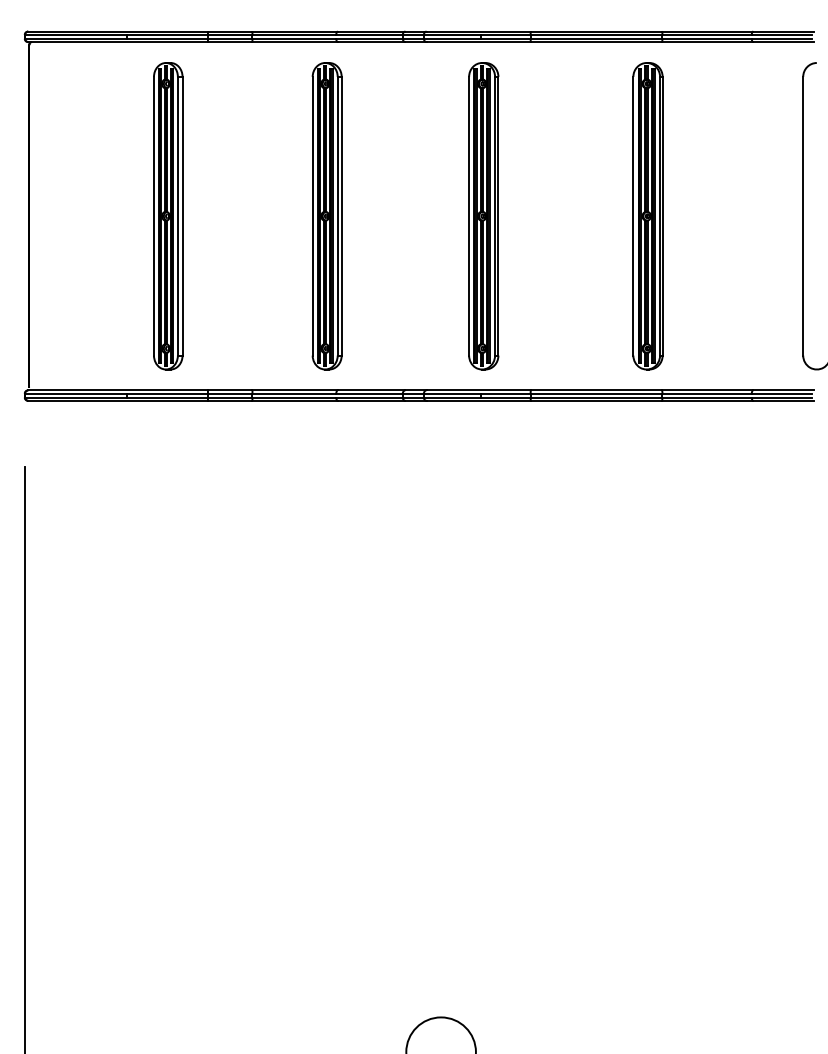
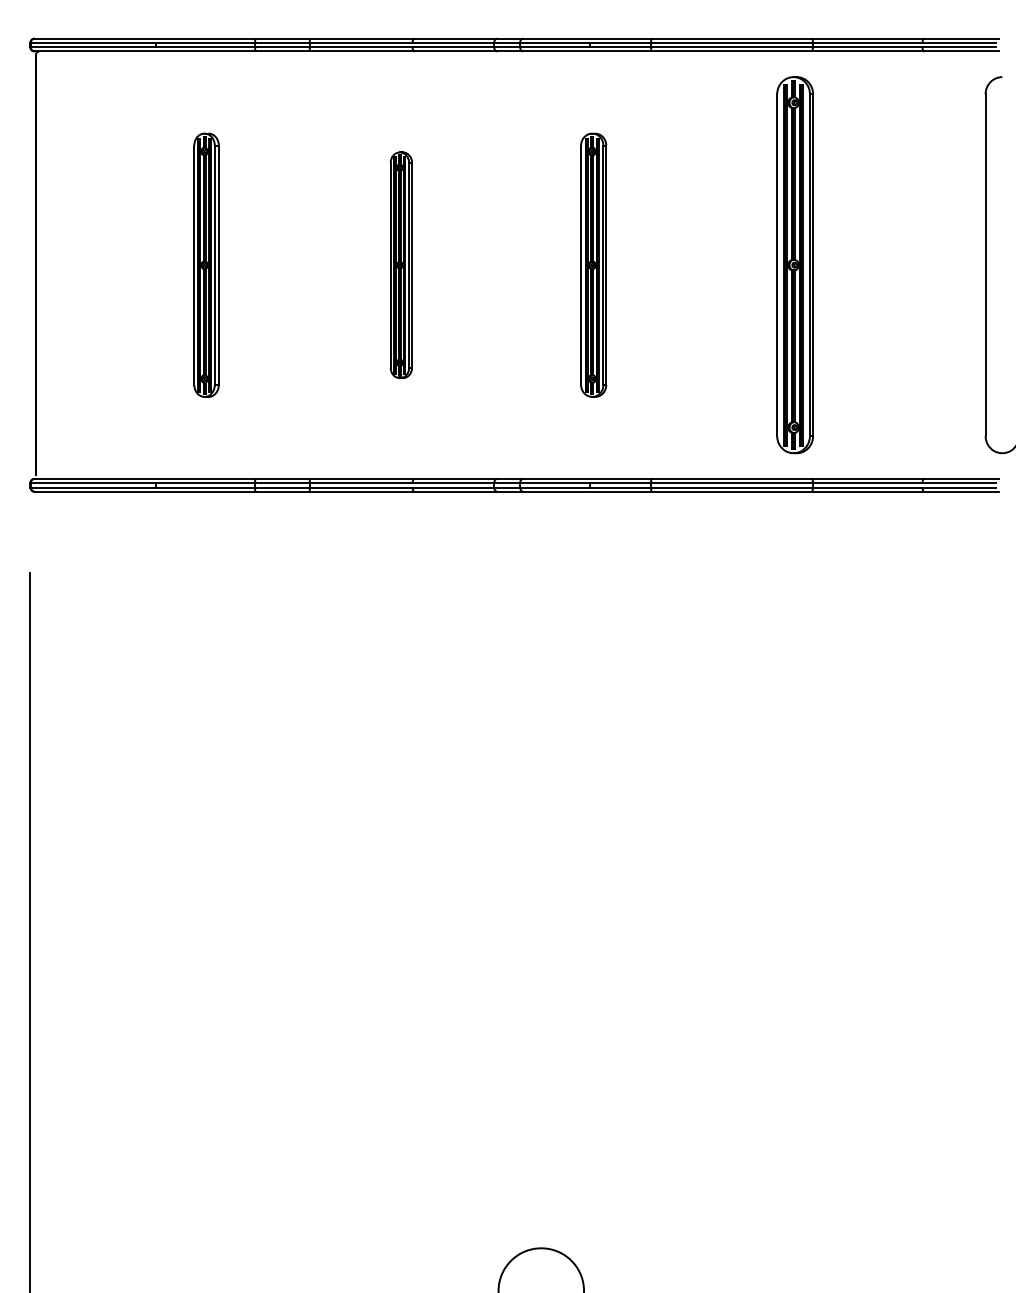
part: (168, 216) -> (206, 265), size x0.7
part: (326, 216) -> (400, 265), size x0.6
part: (483, 216) -> (593, 265), size x0.7

